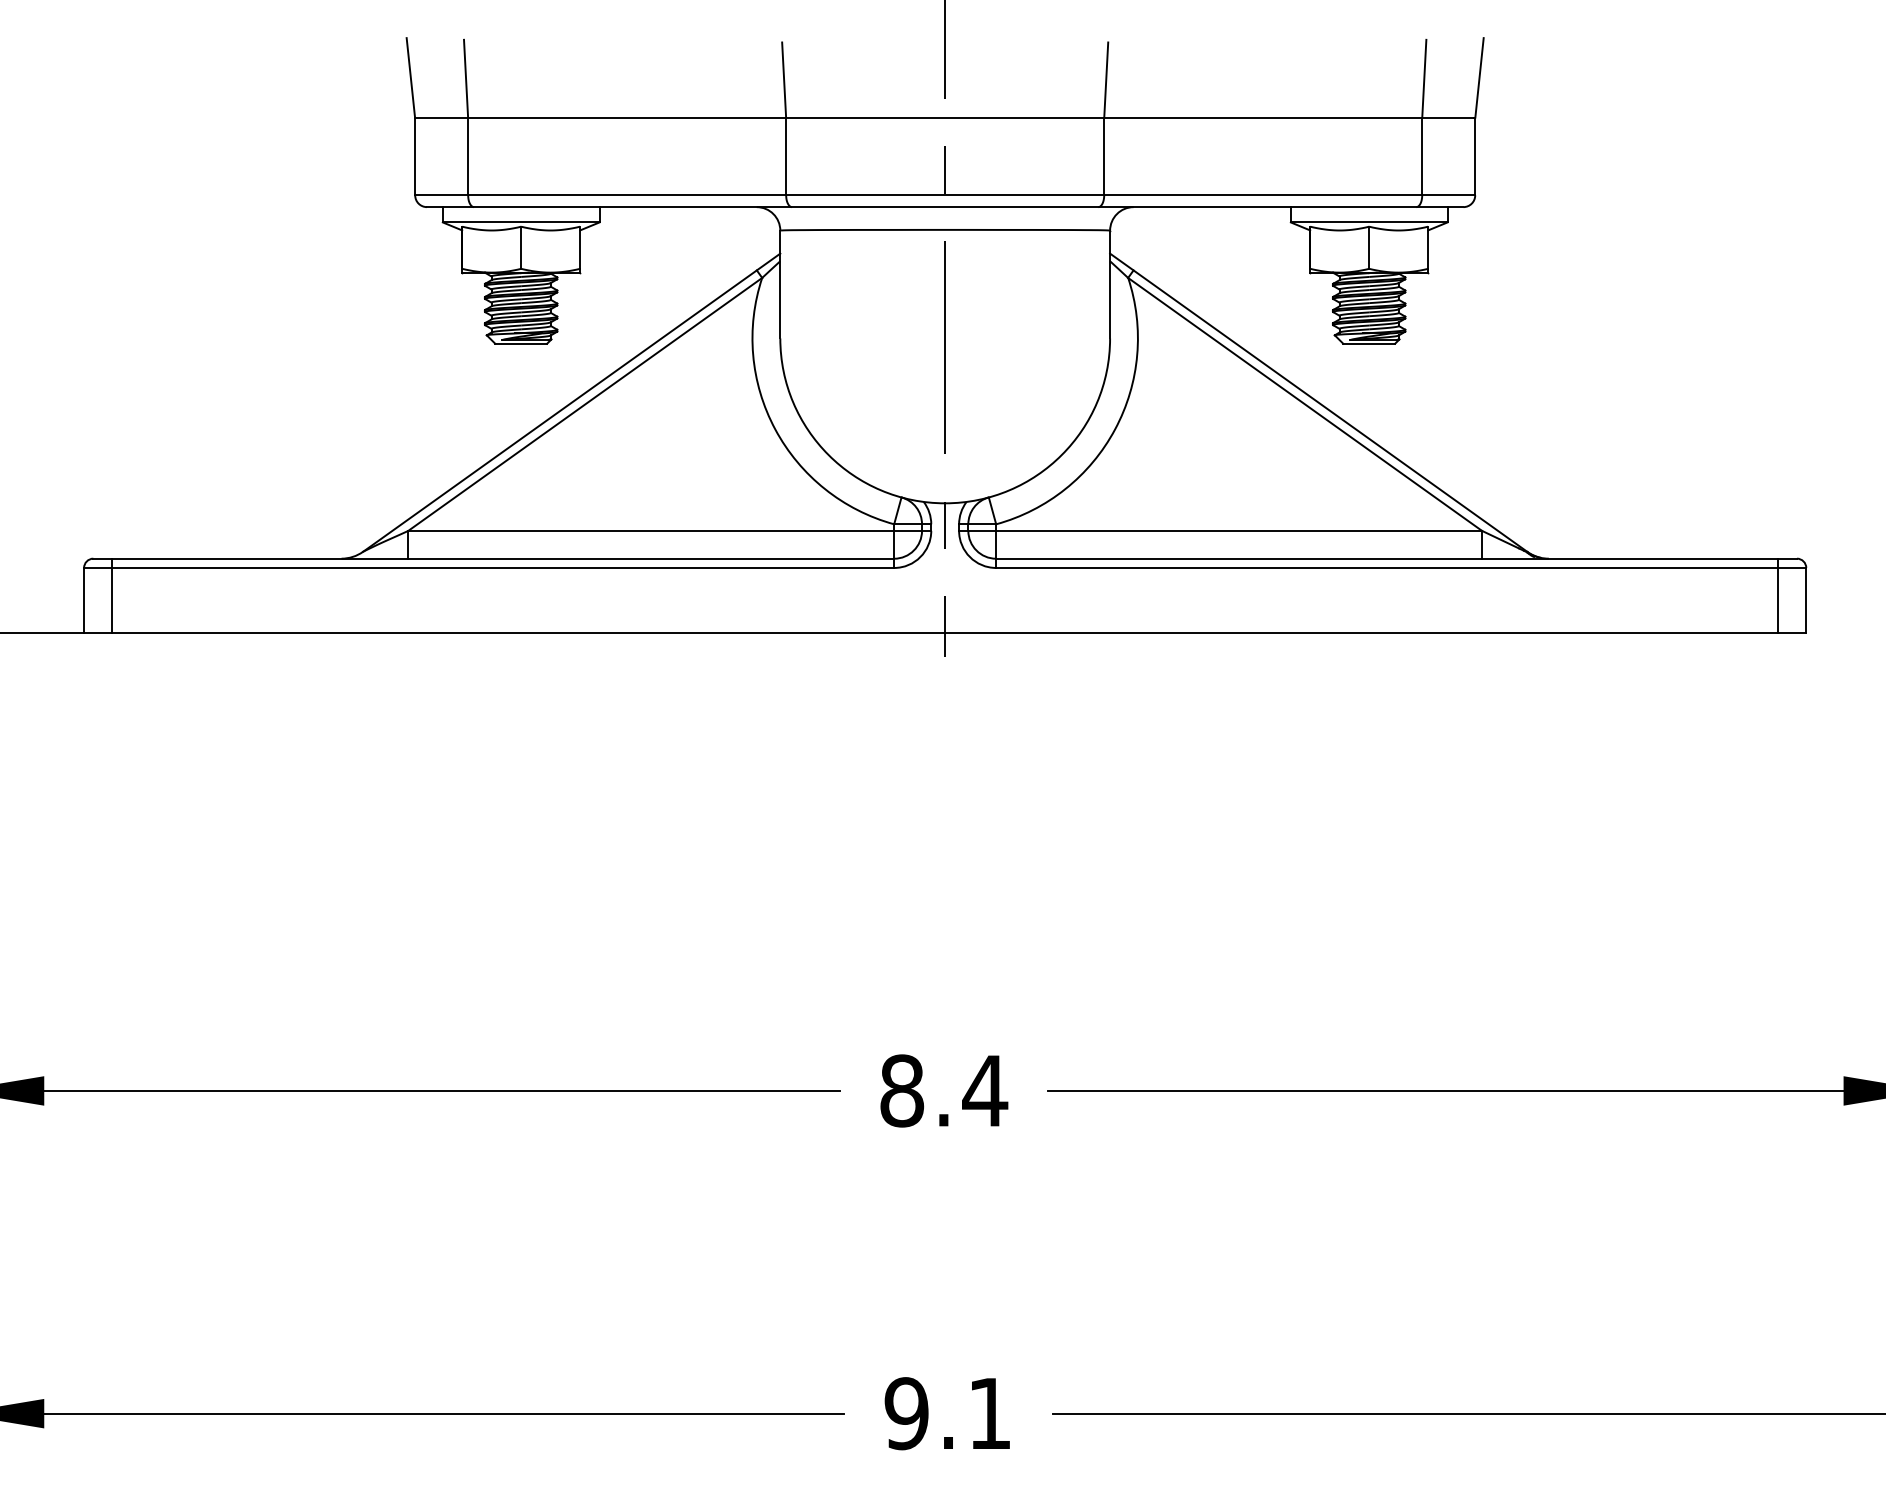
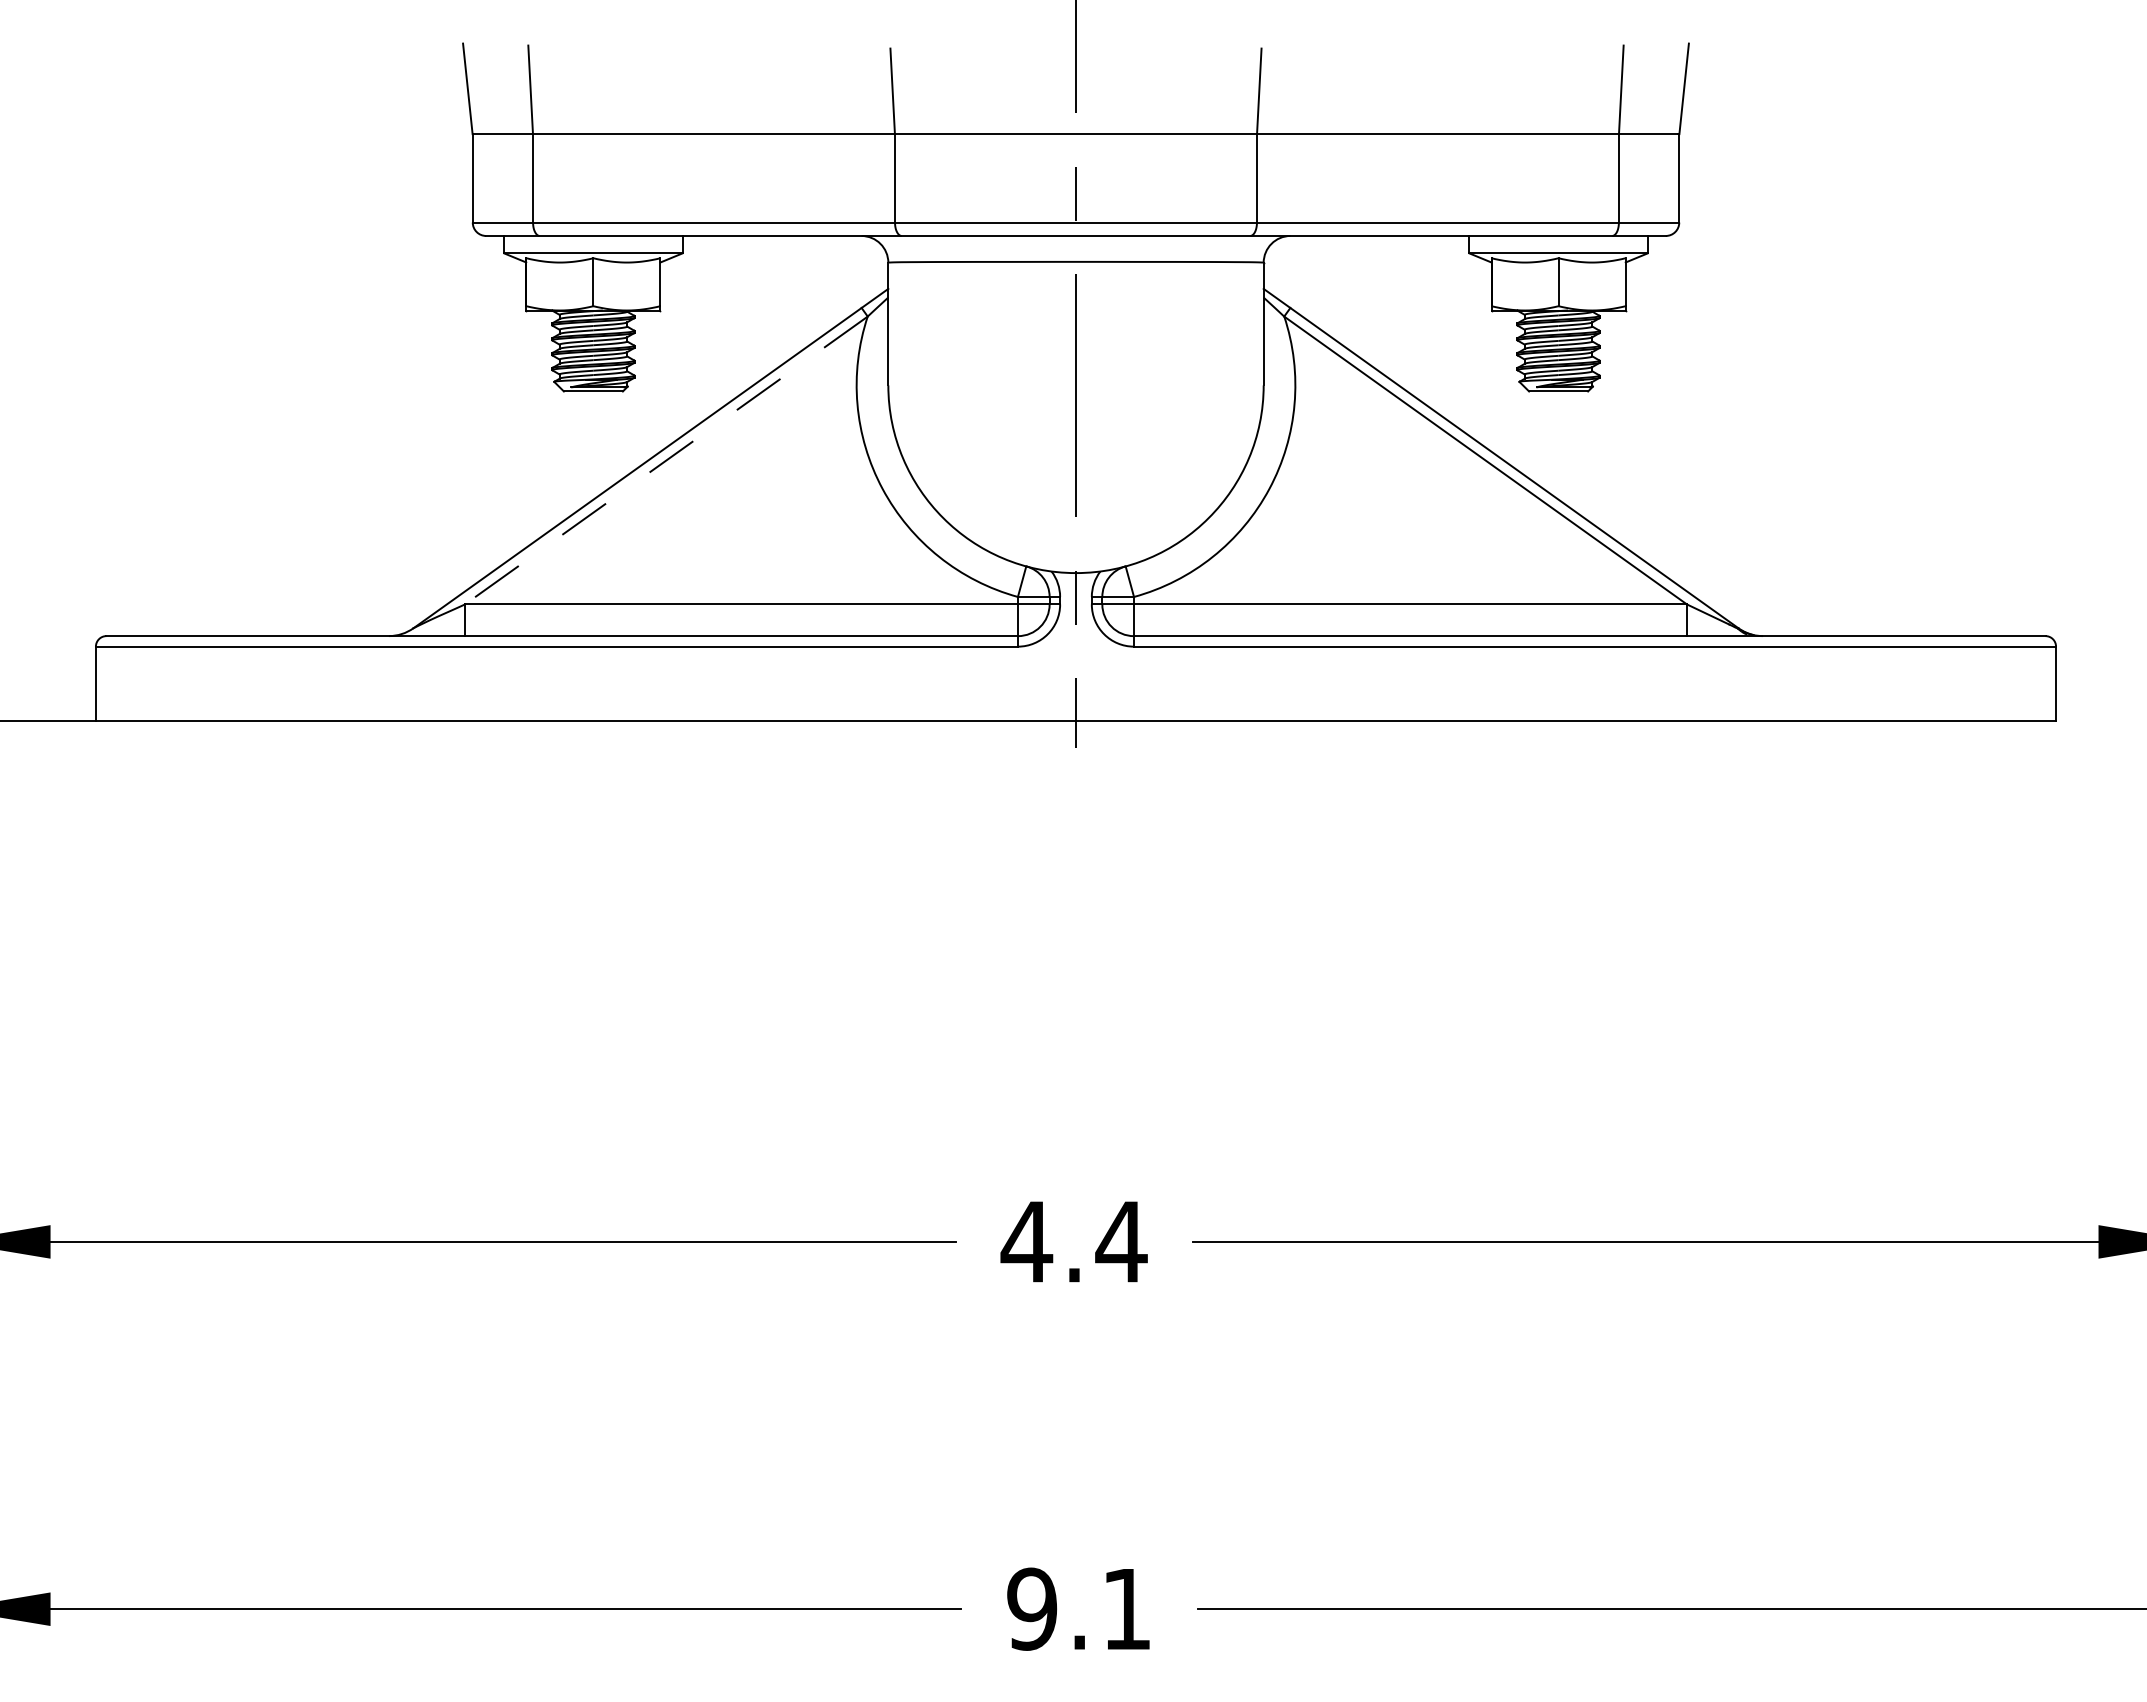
line: (585, 404) -> (666, 460), solid -> dashed
line: (112, 595) -> (128, 678), removed
line: (1777, 595) -> (2023, 678), removed
text: (901, 1090) -> (1026, 1241), 8.4 -> 4.4

